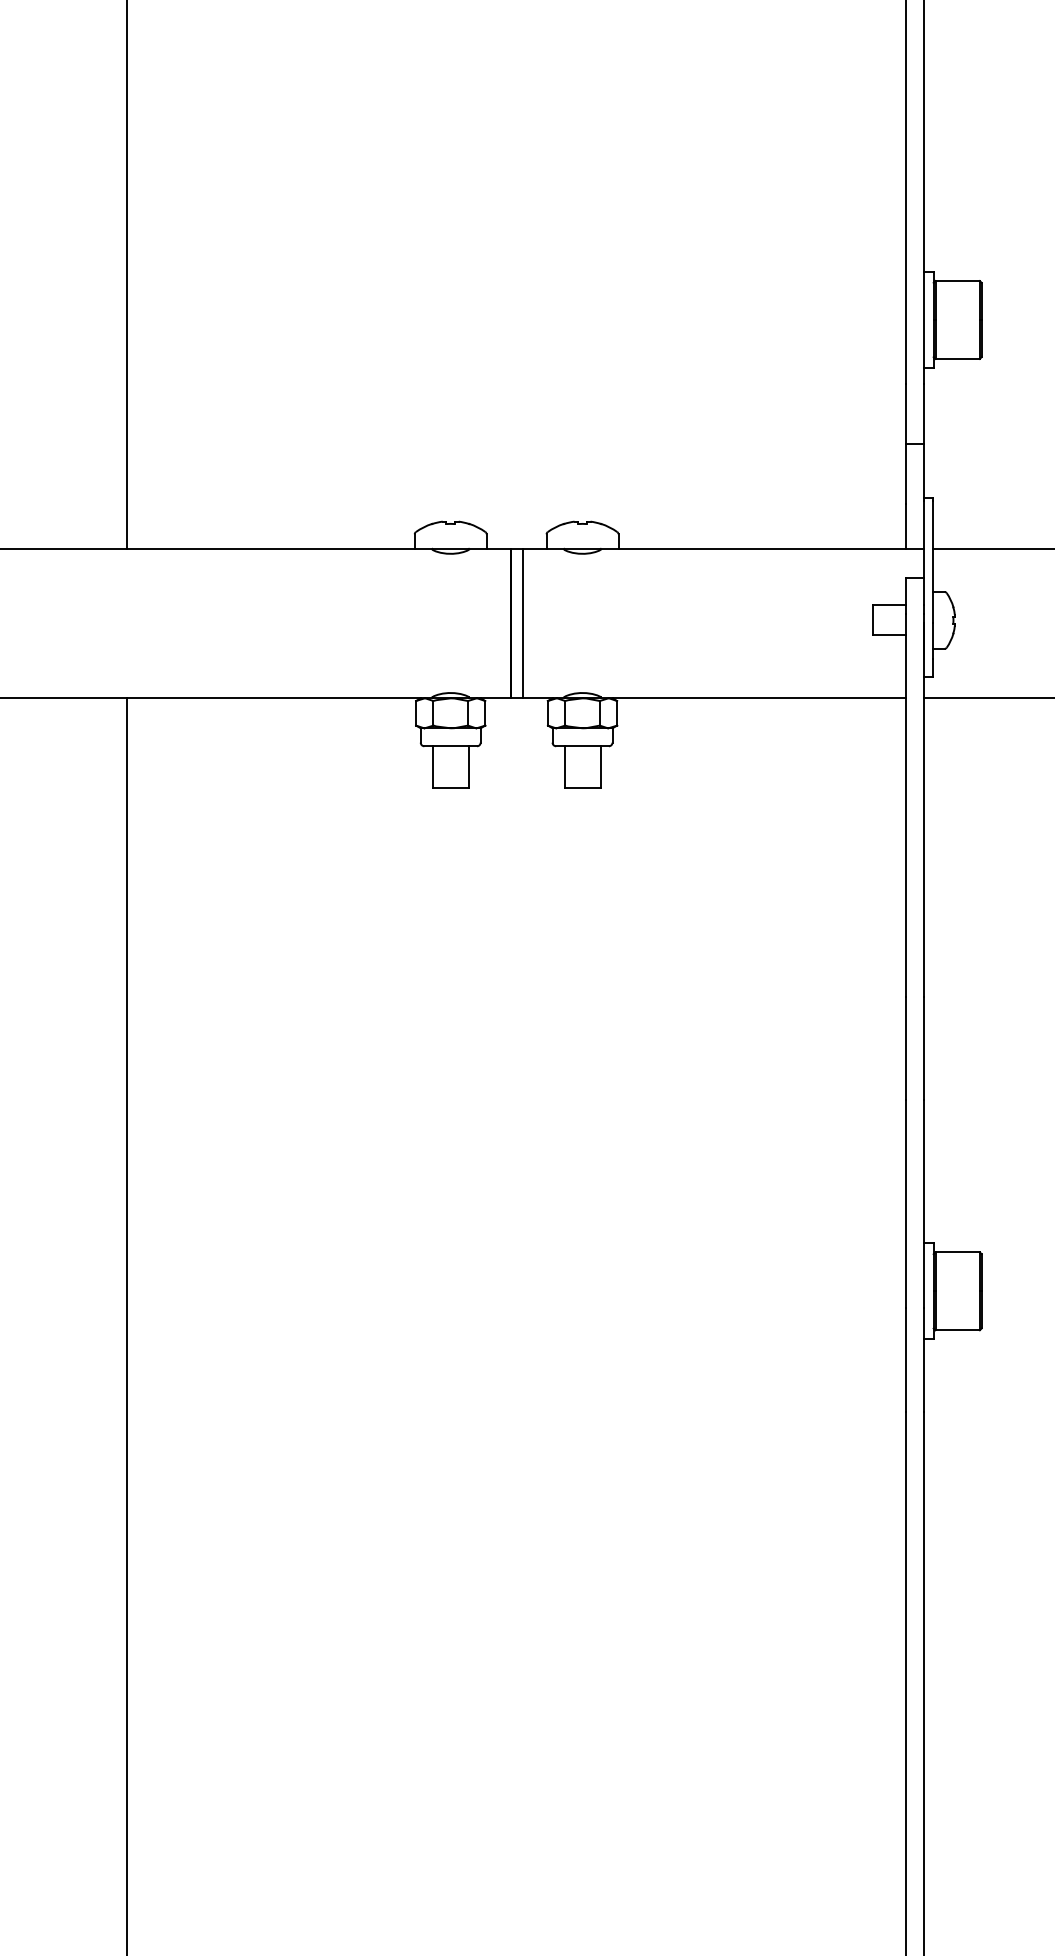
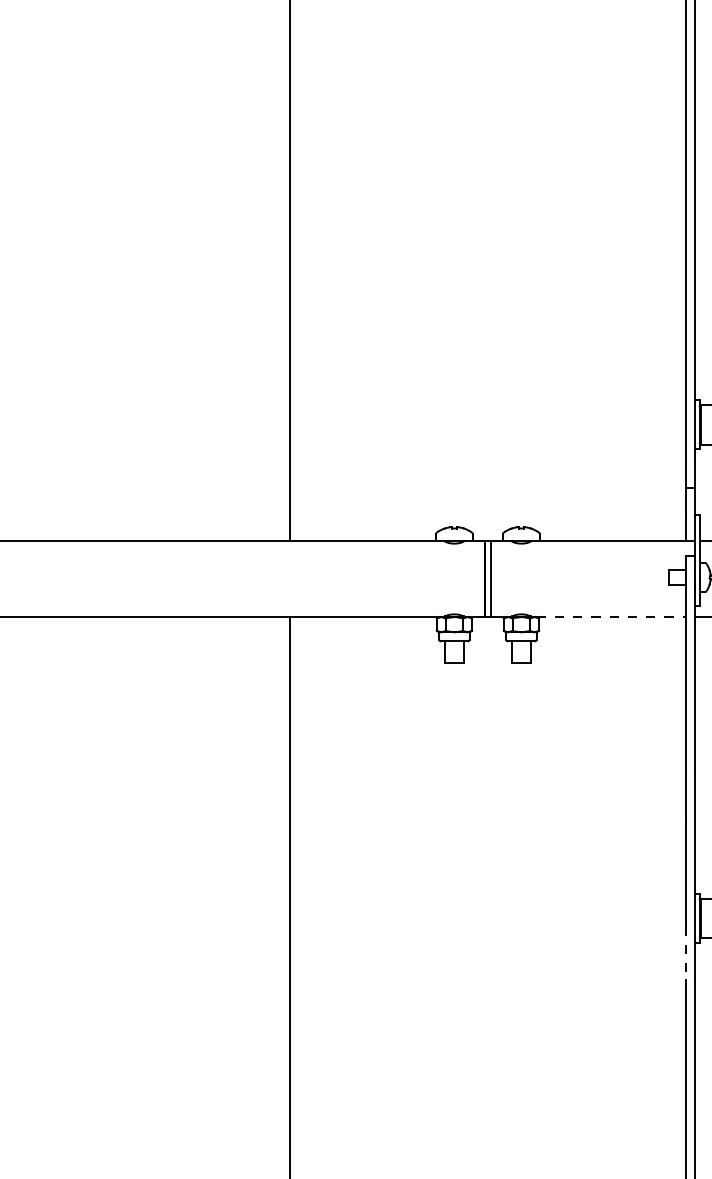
line: (759, 699) -> (611, 617), solid -> dashed
line: (905, 1360) -> (685, 953), solid -> dashed

